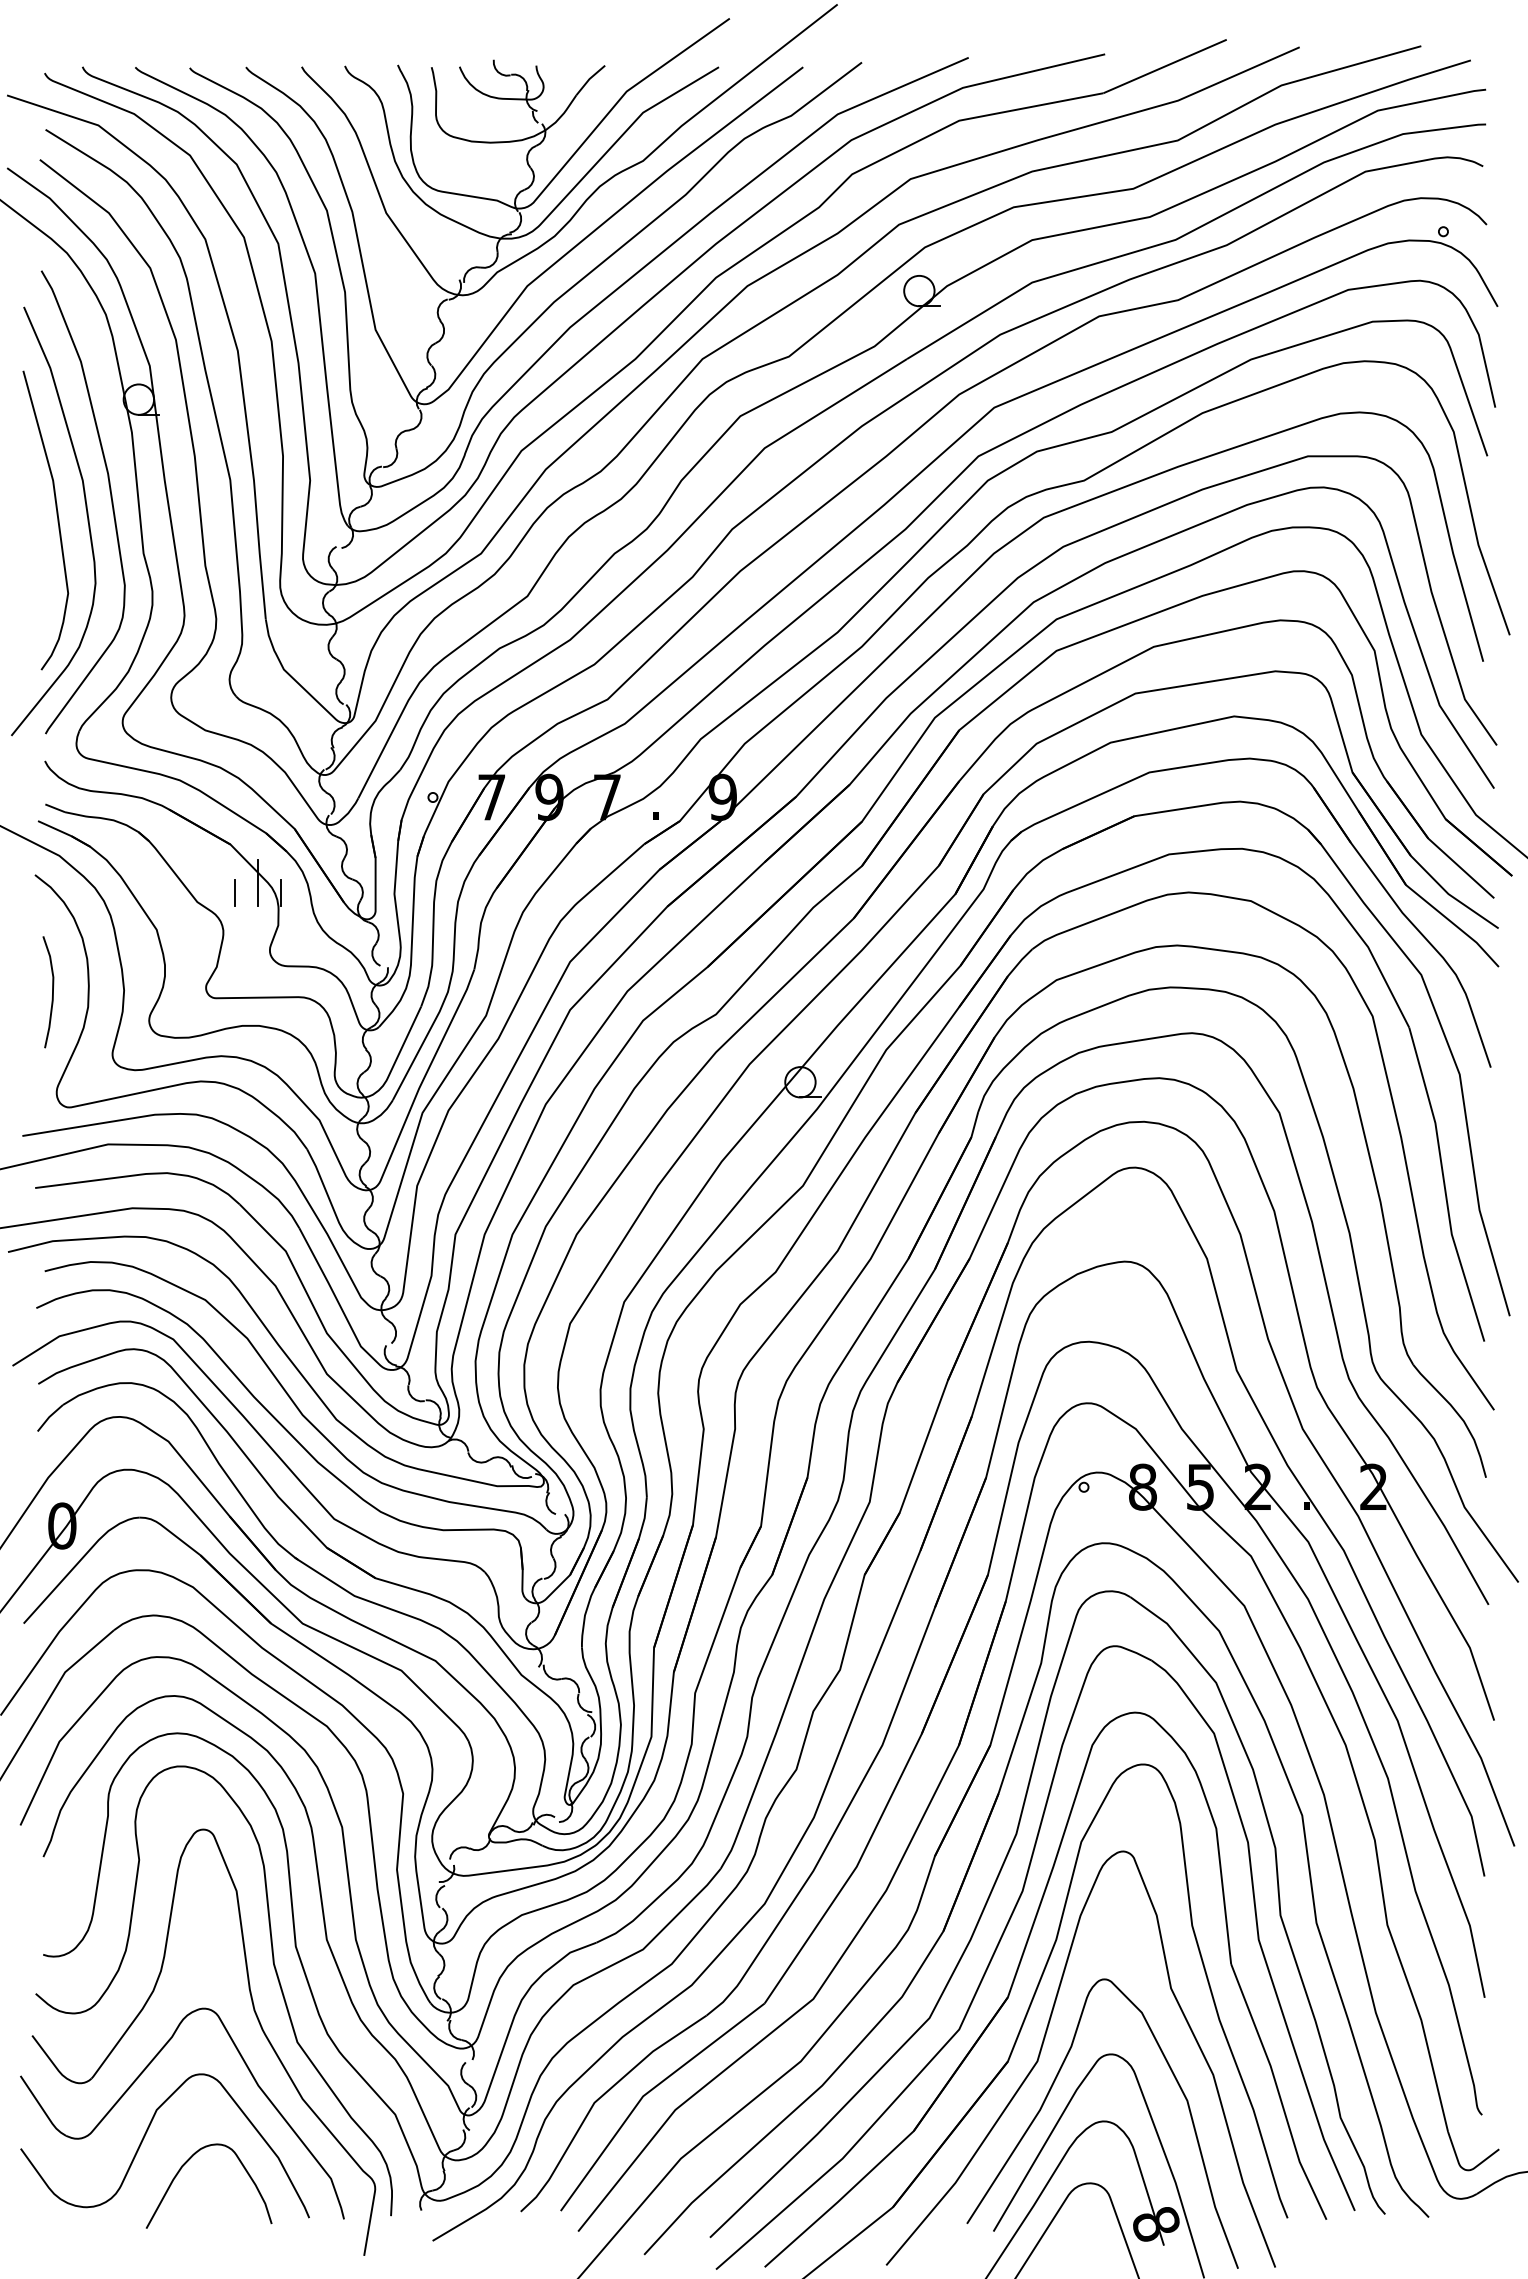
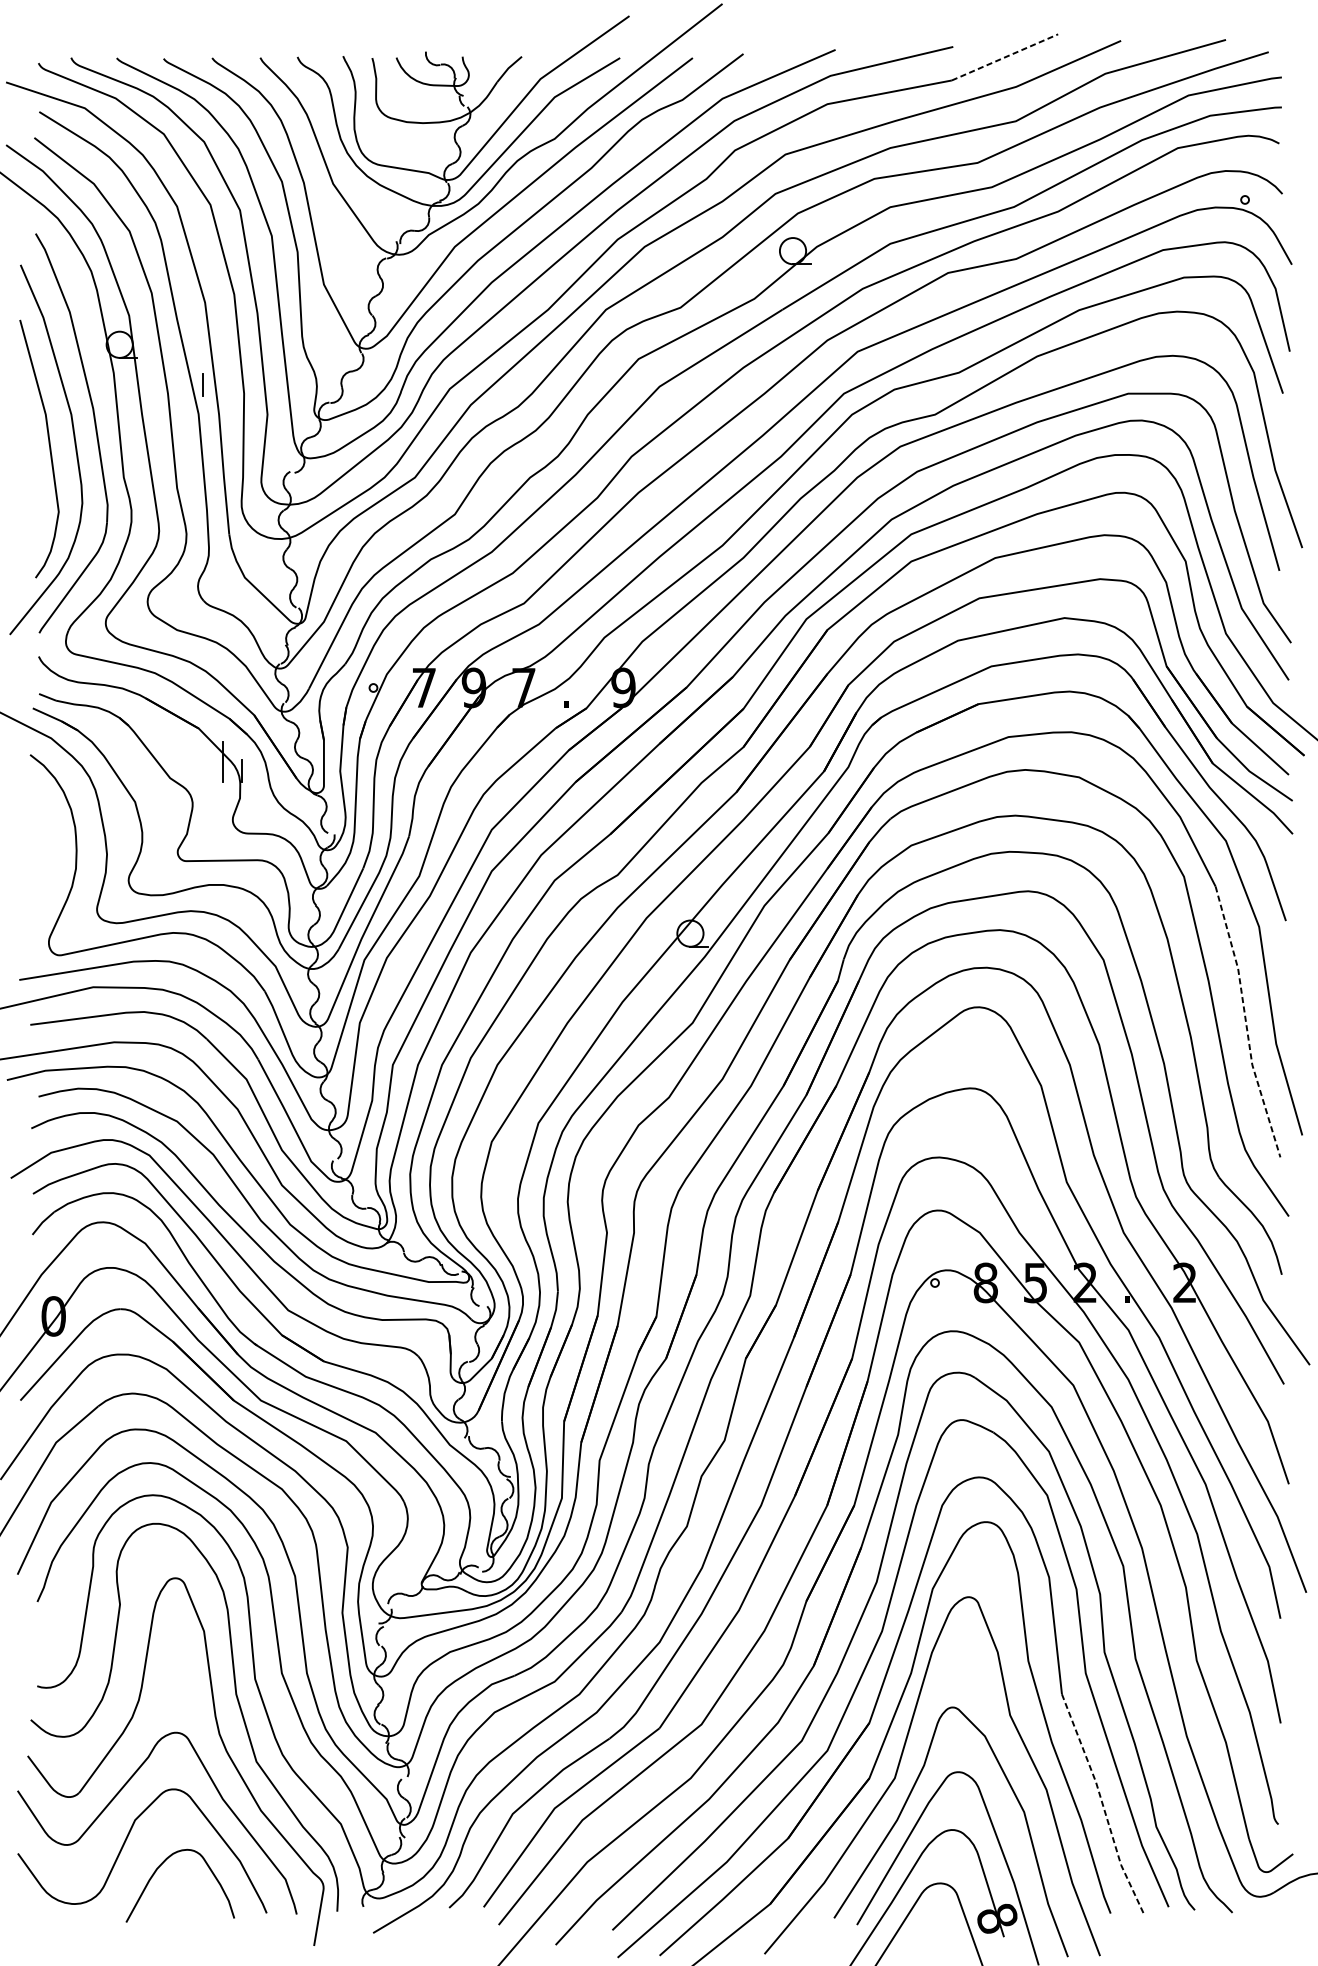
line: (1165, 66) -> (1005, 57), solid -> dashed
line: (234, 892) -> (202, 384), moved
curve: (52, 992) -> (45, 856), removed
line: (1444, 1185) -> (1245, 1022), solid -> dashed
line: (1278, 2092) -> (1102, 1805), solid -> dashed

